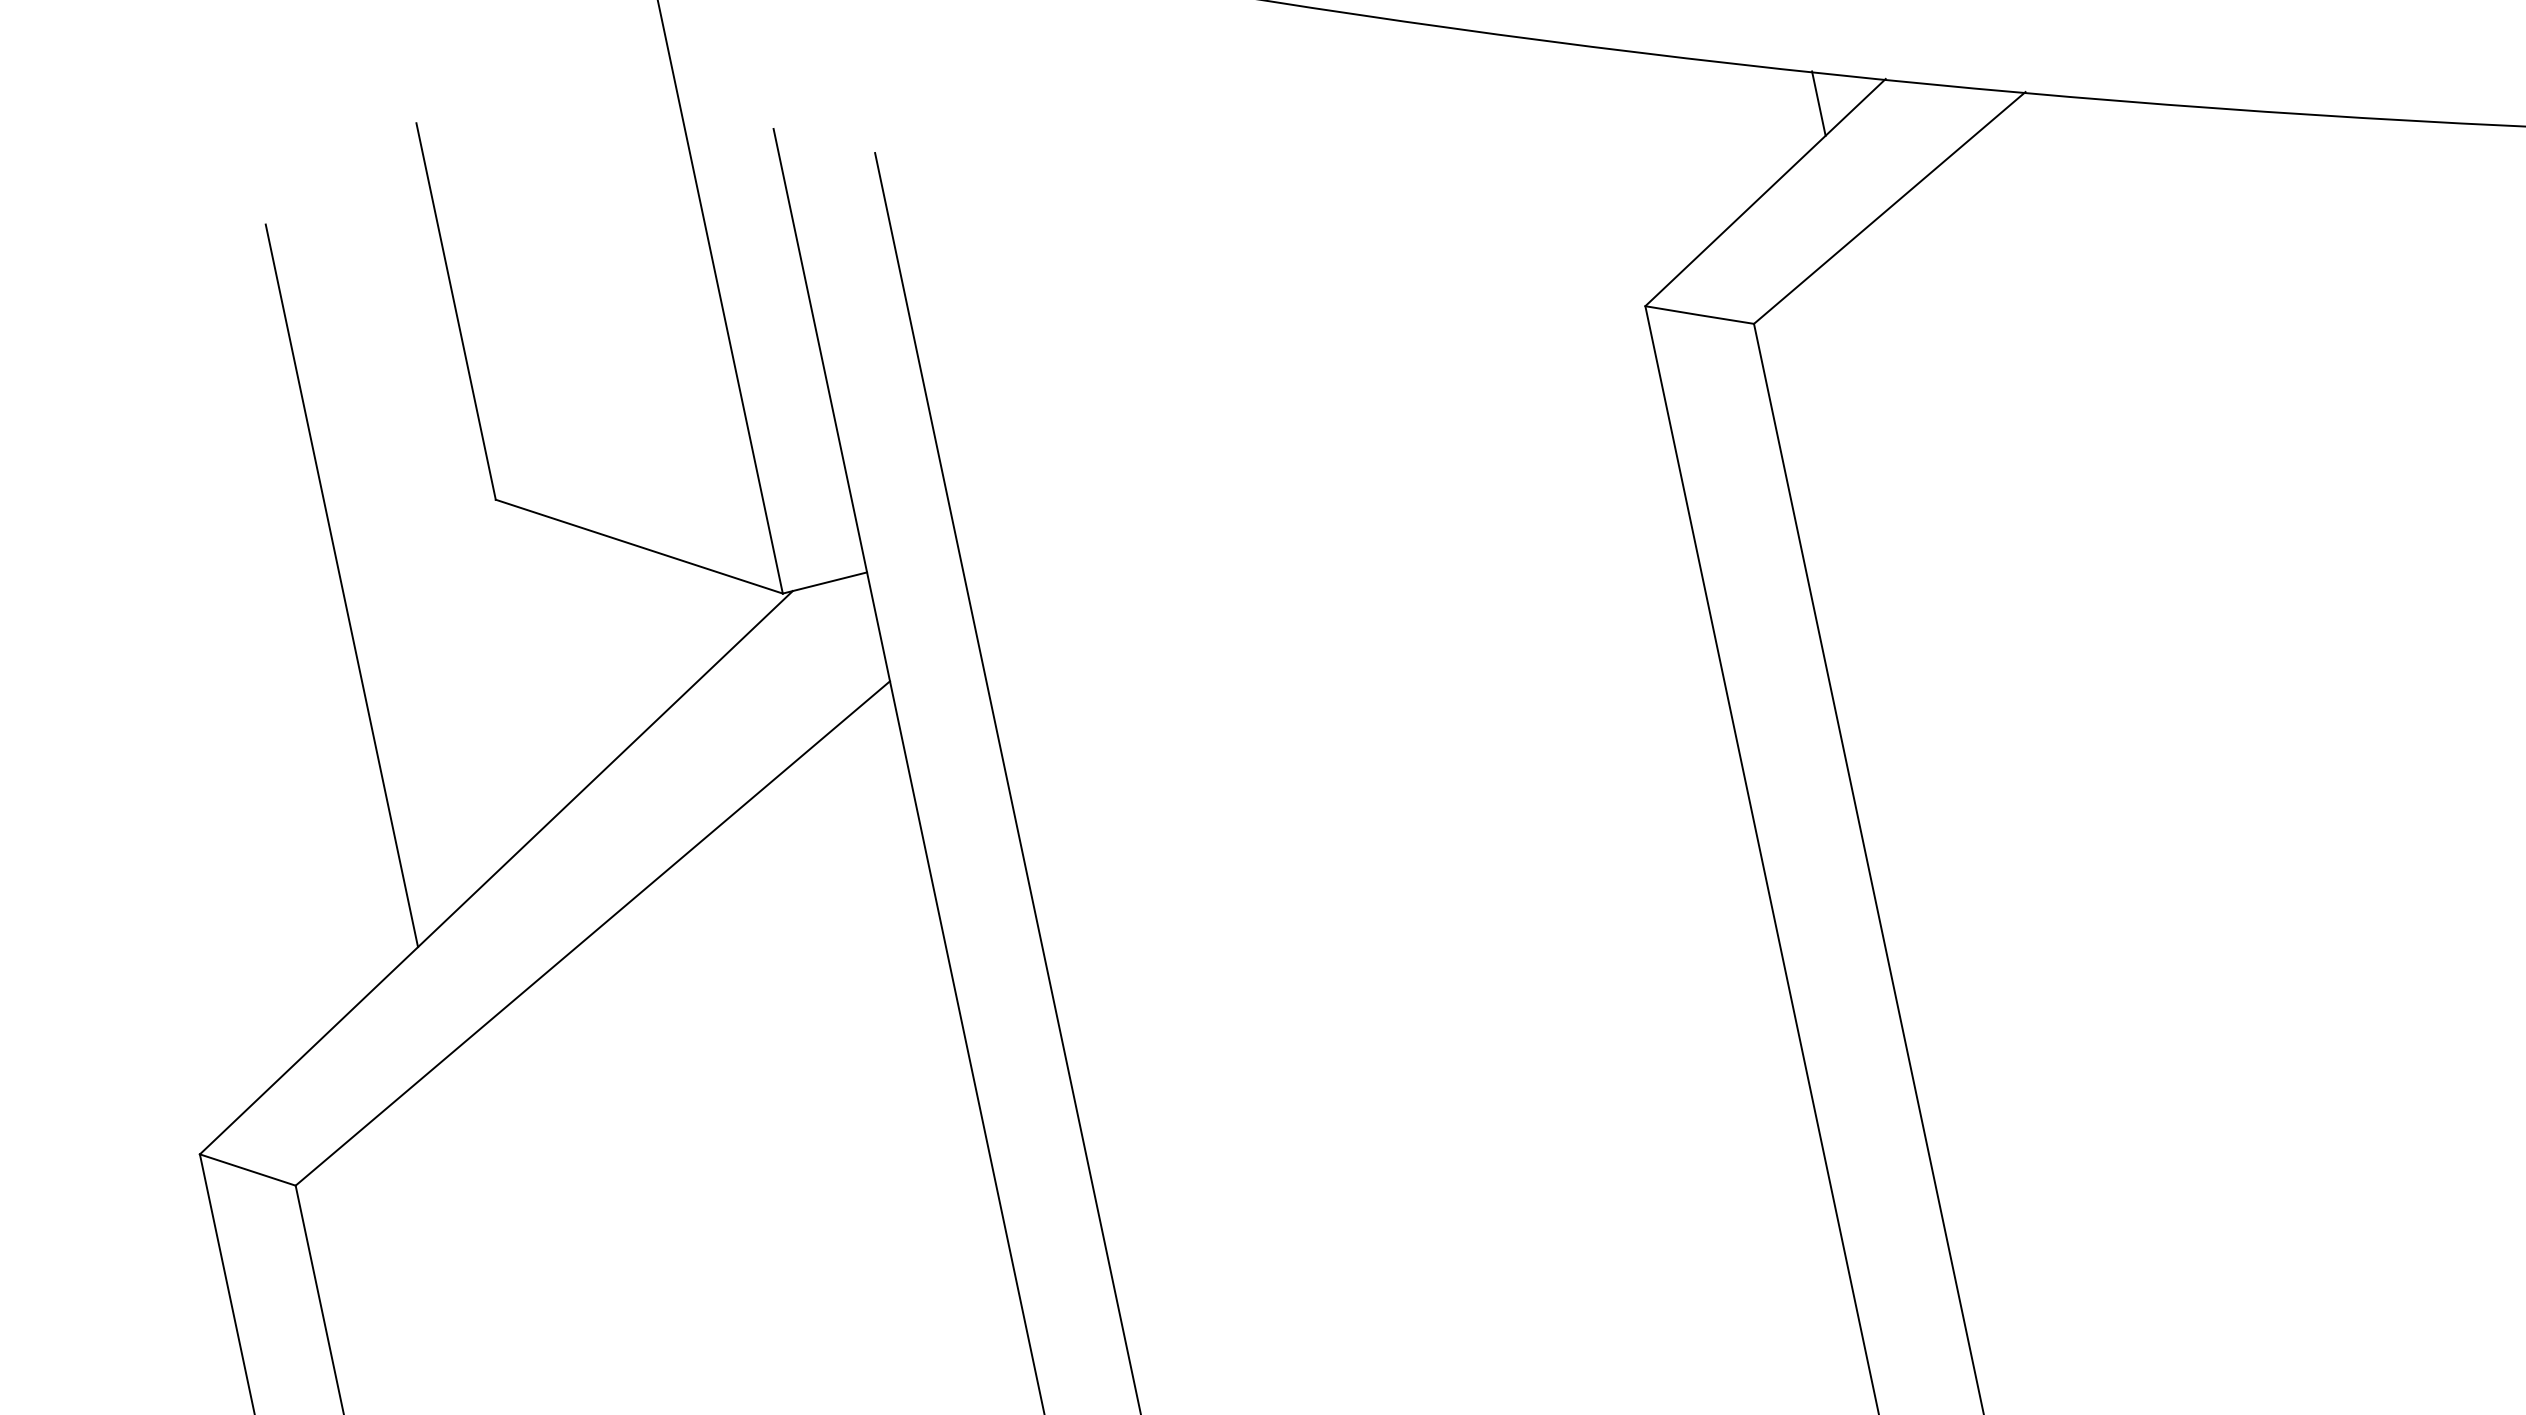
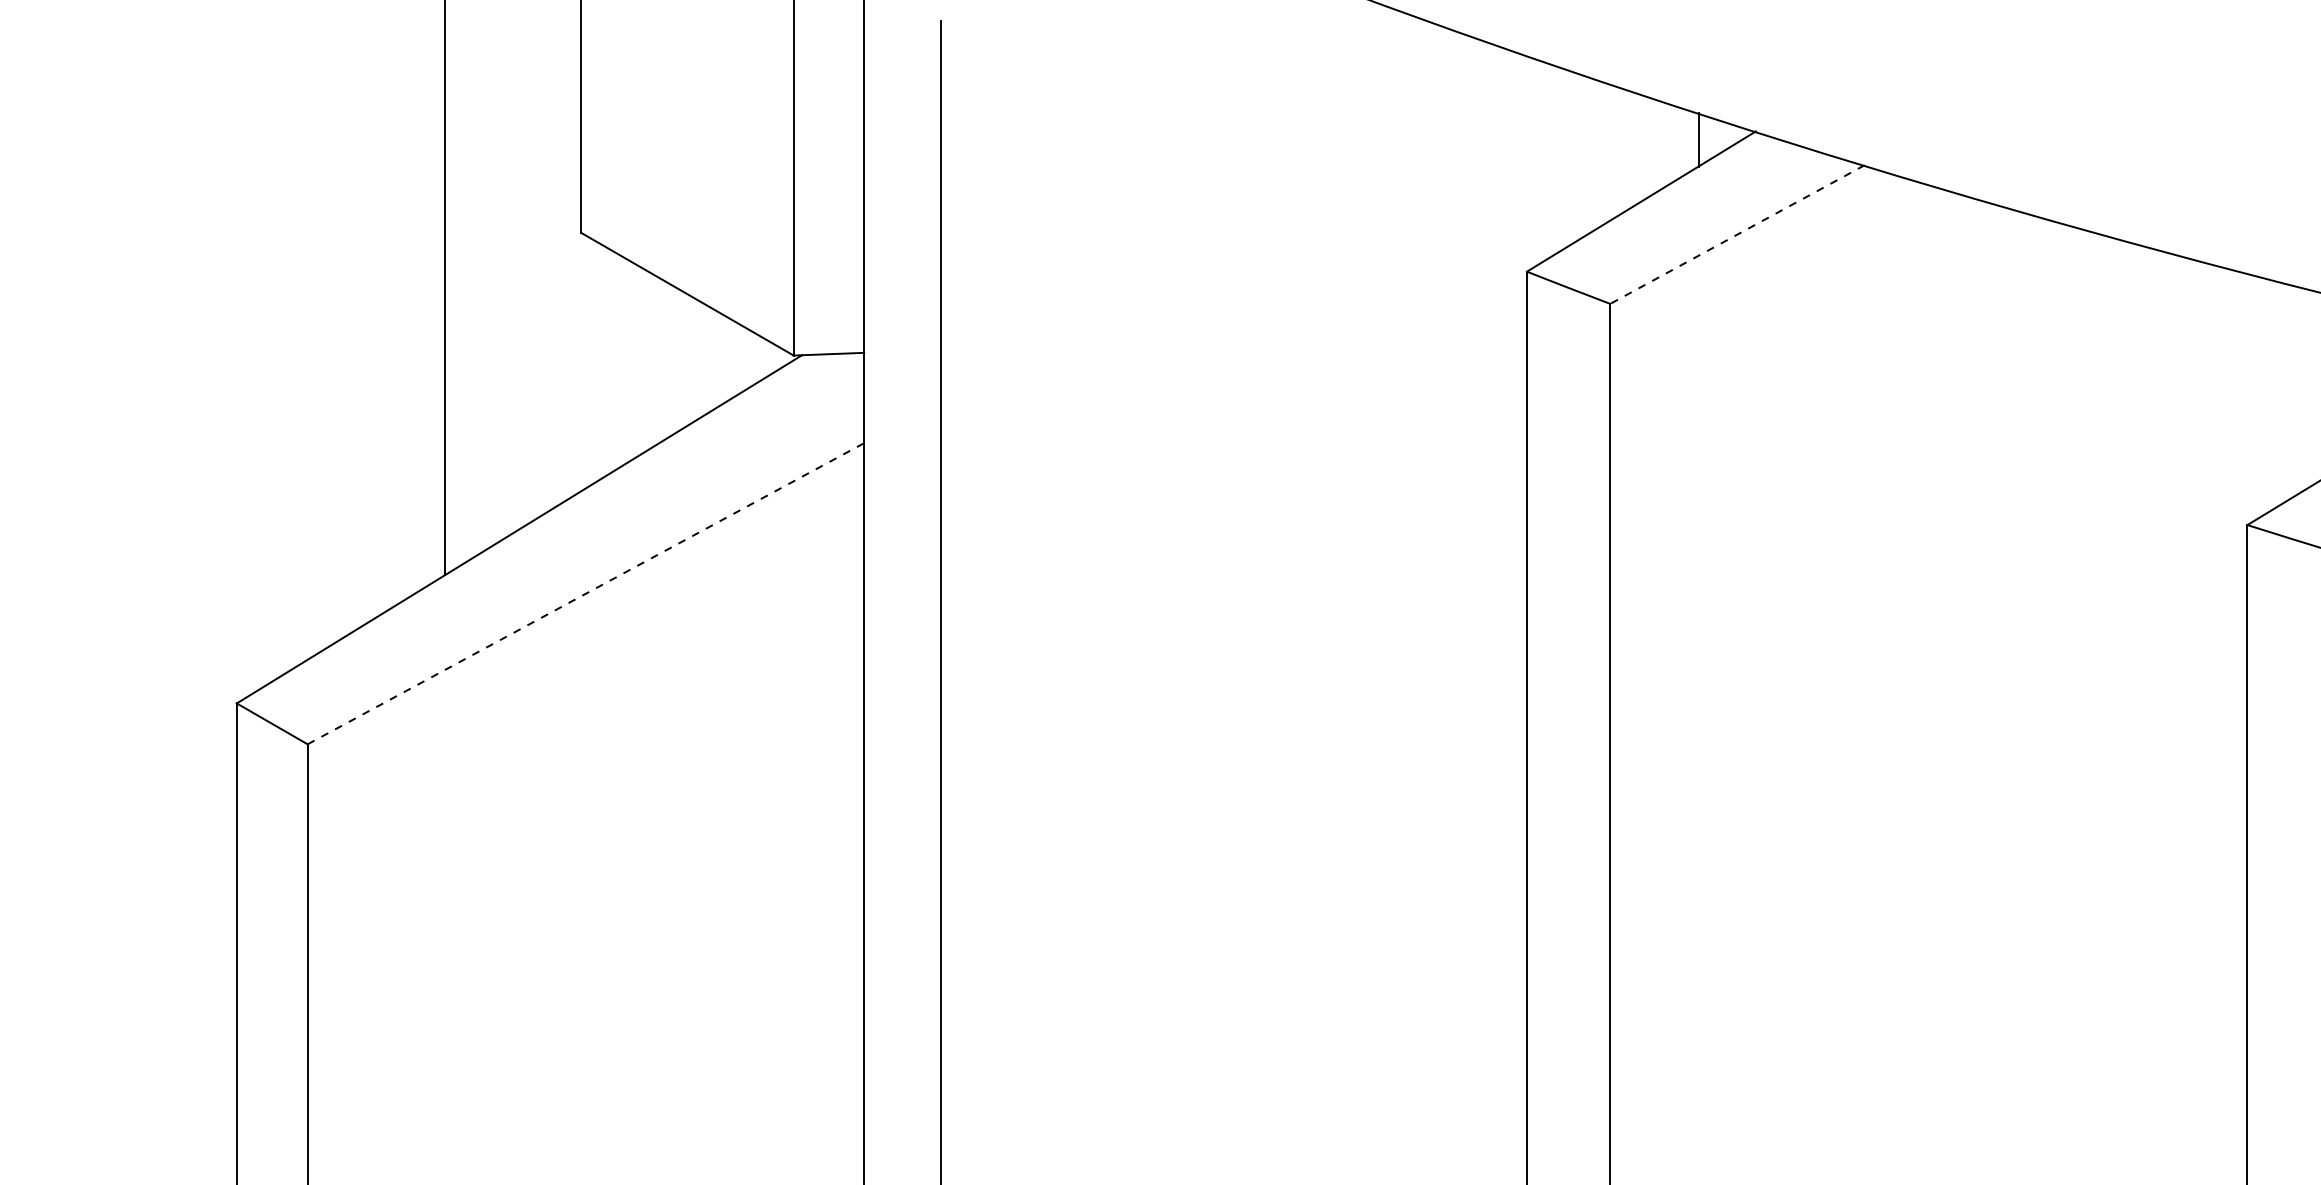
line: (1889, 207) -> (1737, 234), solid -> dashed
line: (593, 933) -> (586, 593), solid -> dashed

